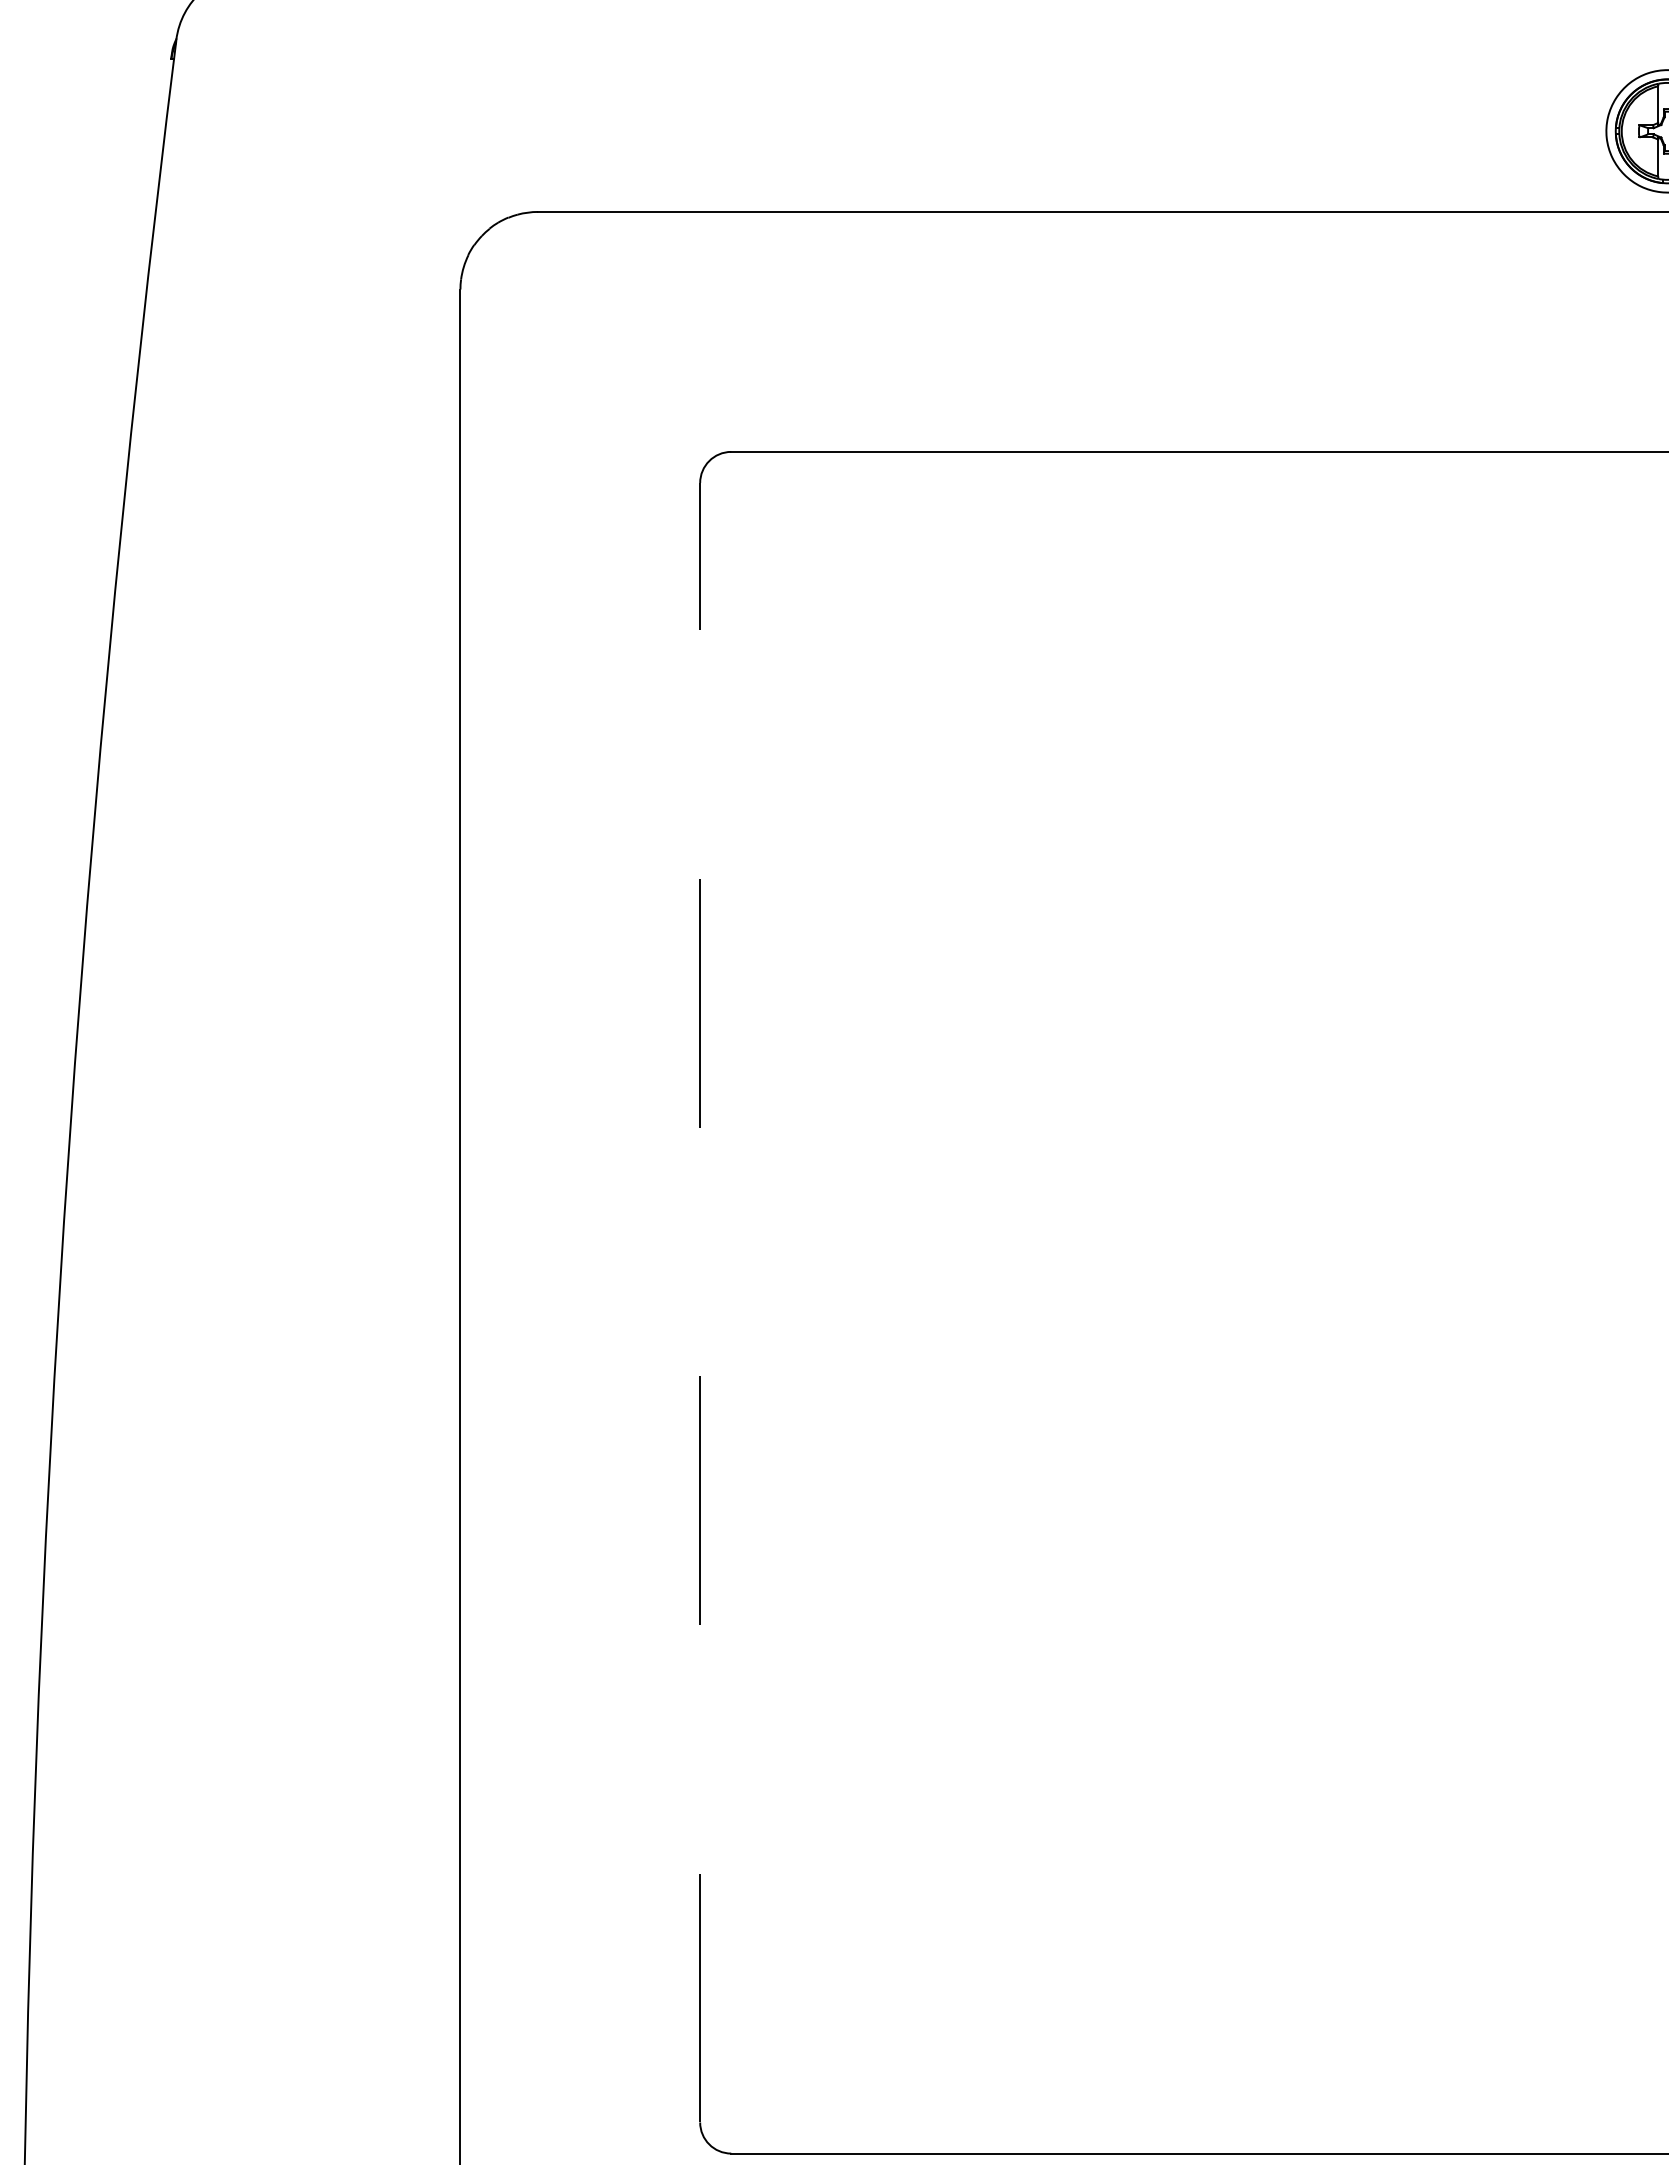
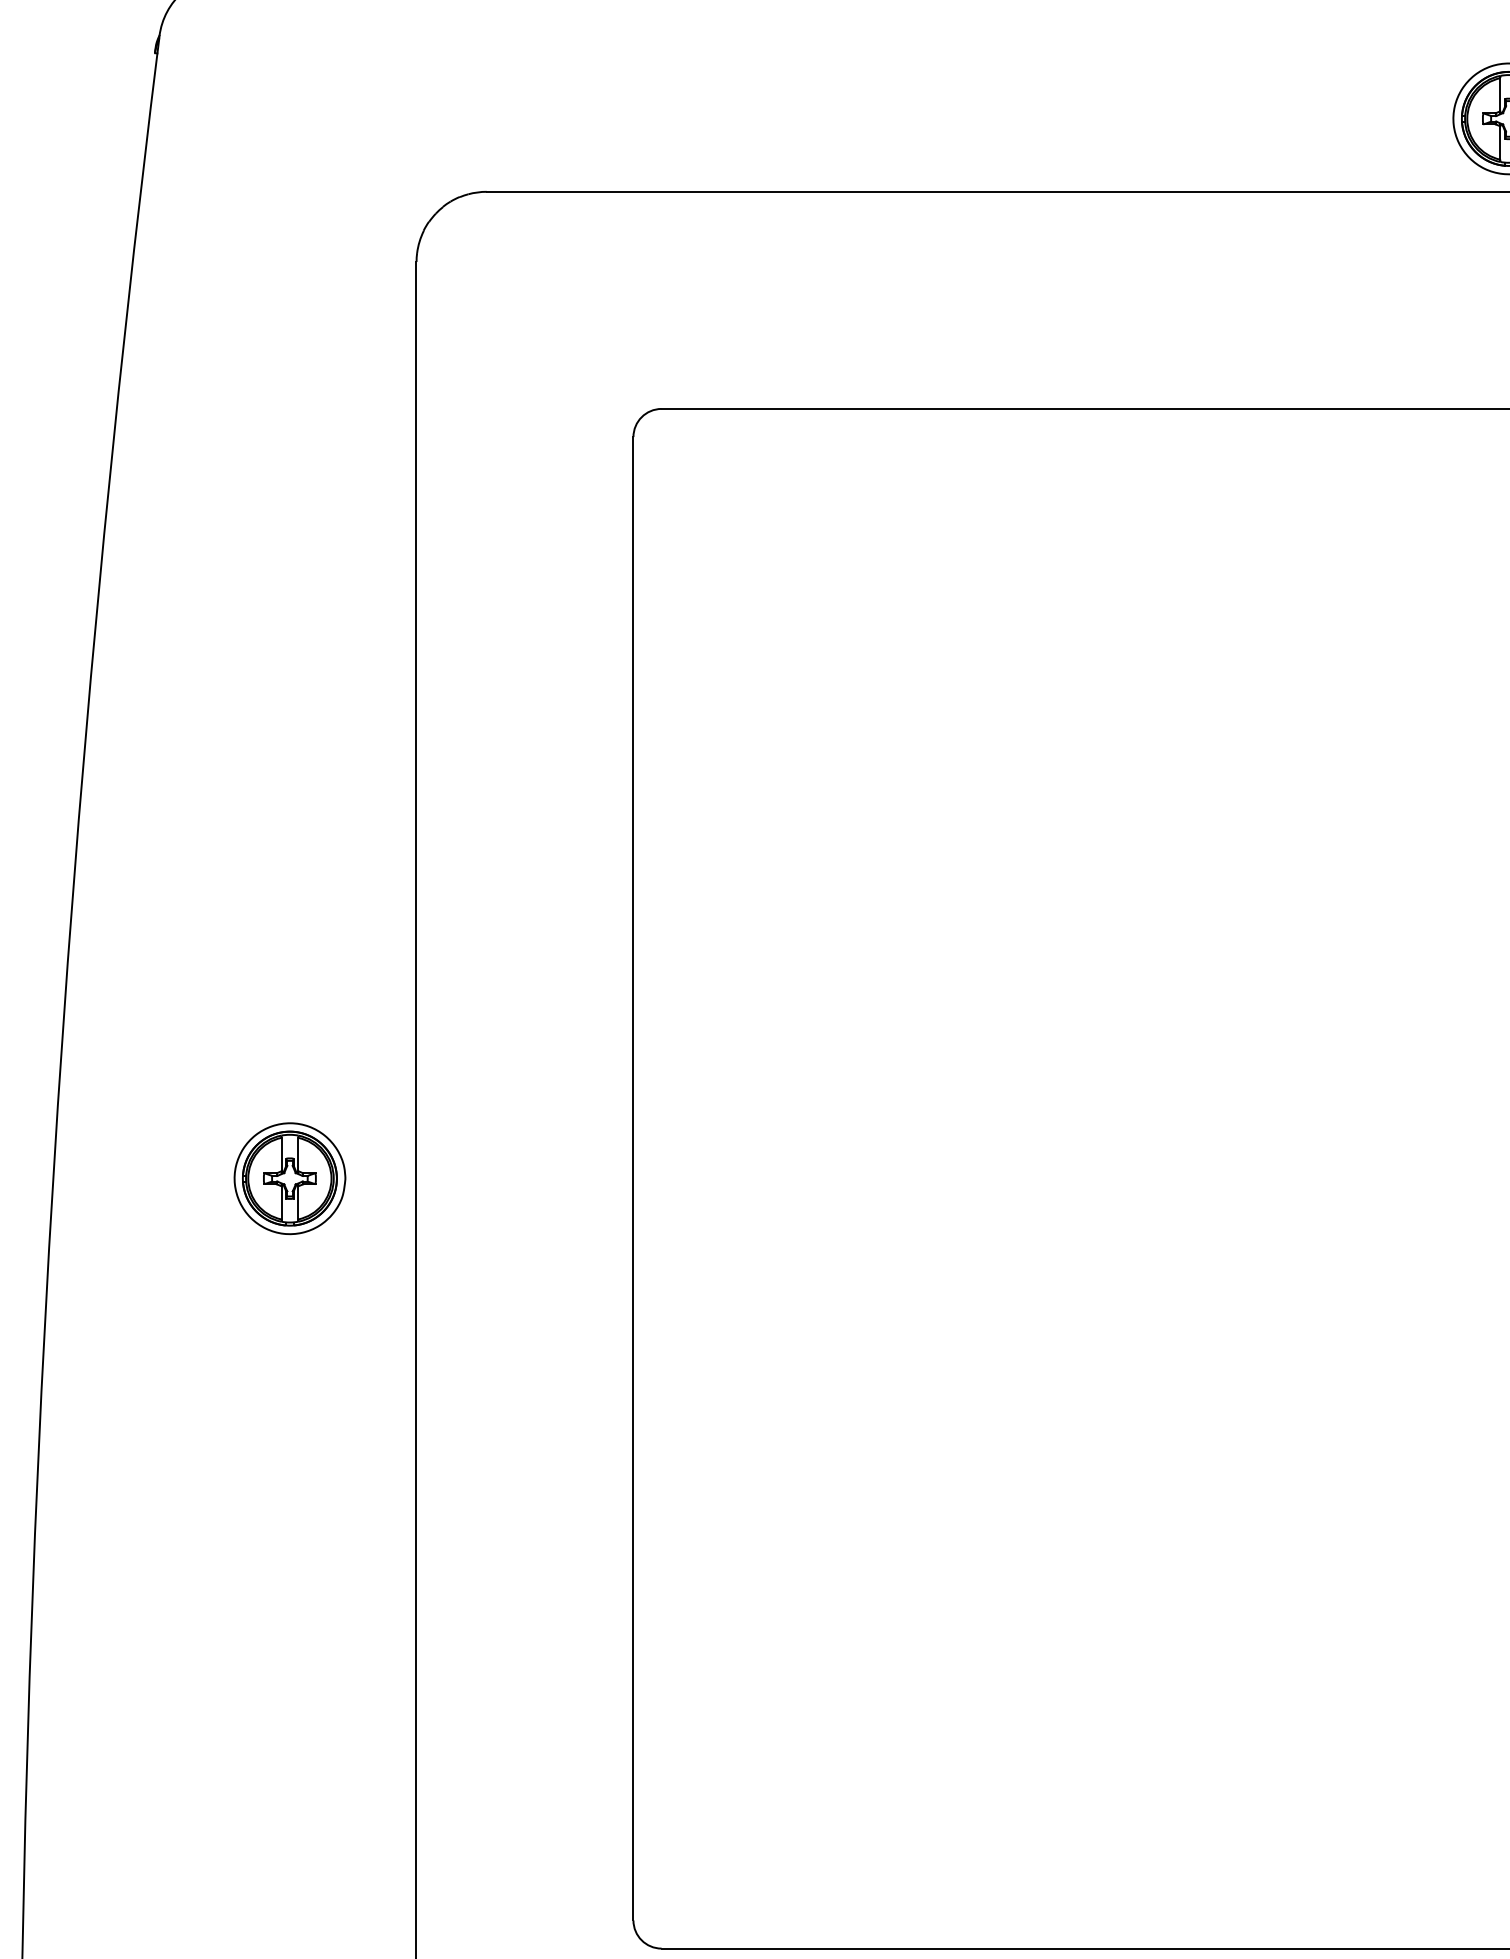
part: (320, 1302) -> (289, 1178), added
line: (700, 1302) -> (633, 1178), dashed -> solid

